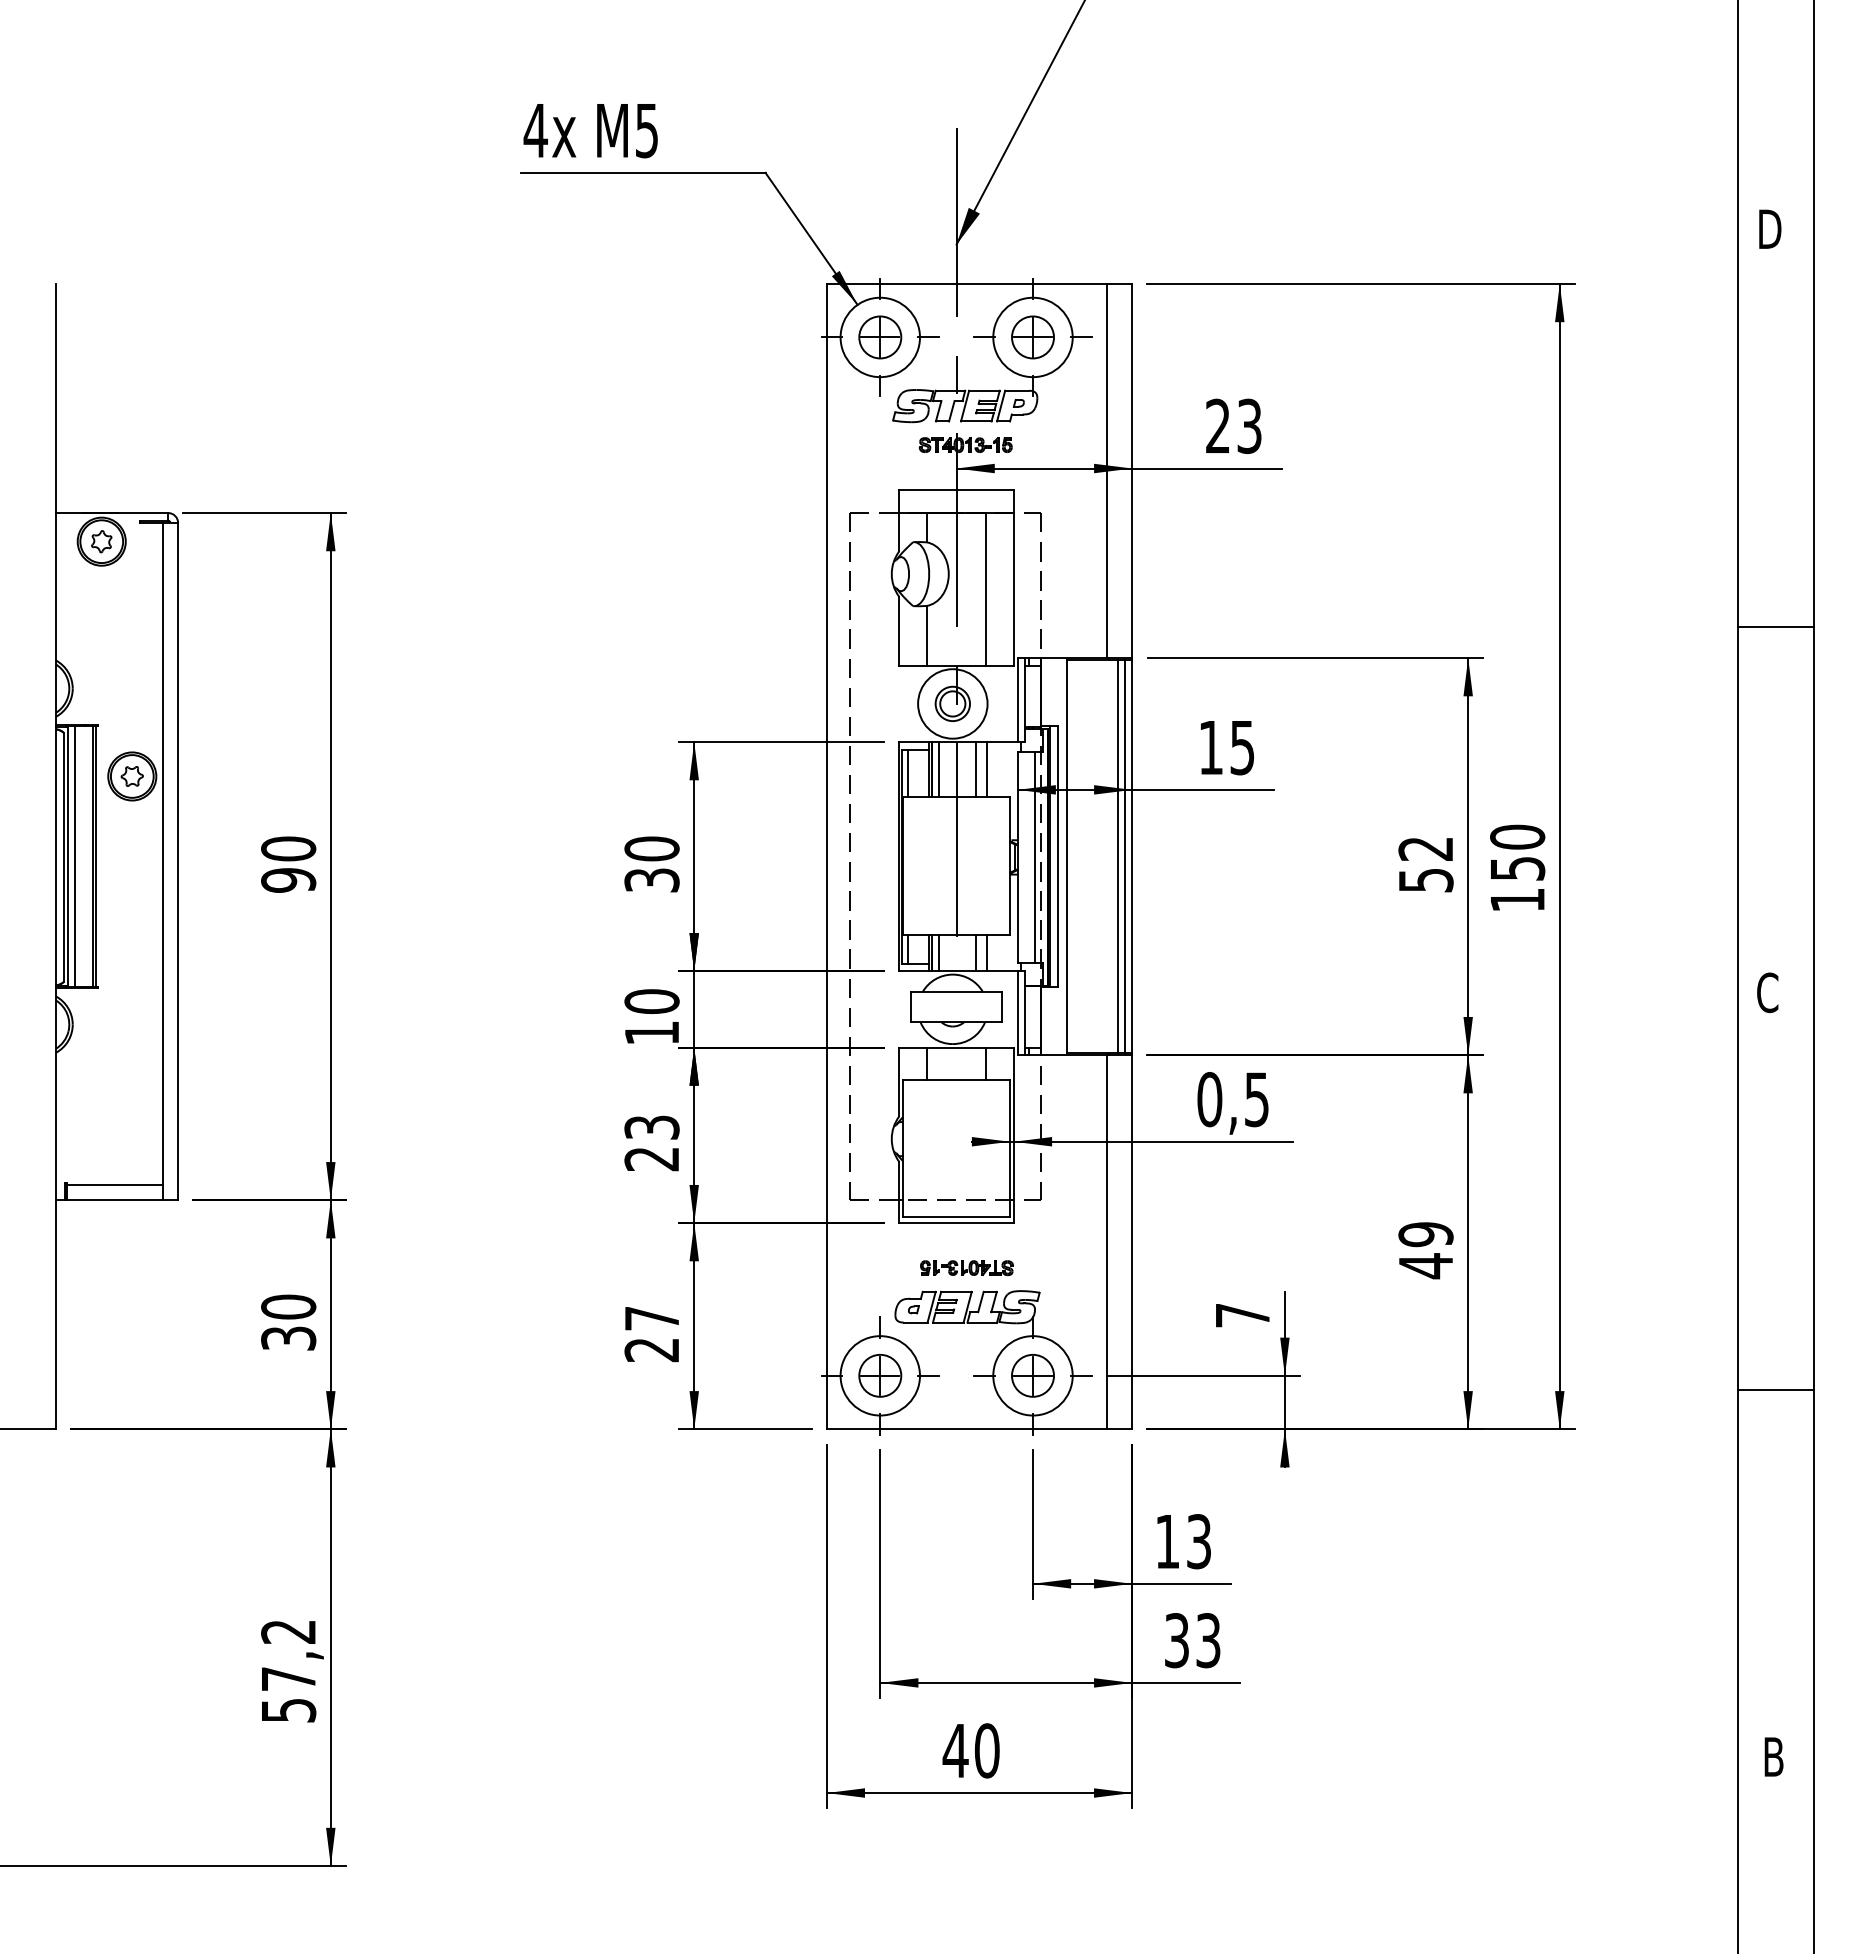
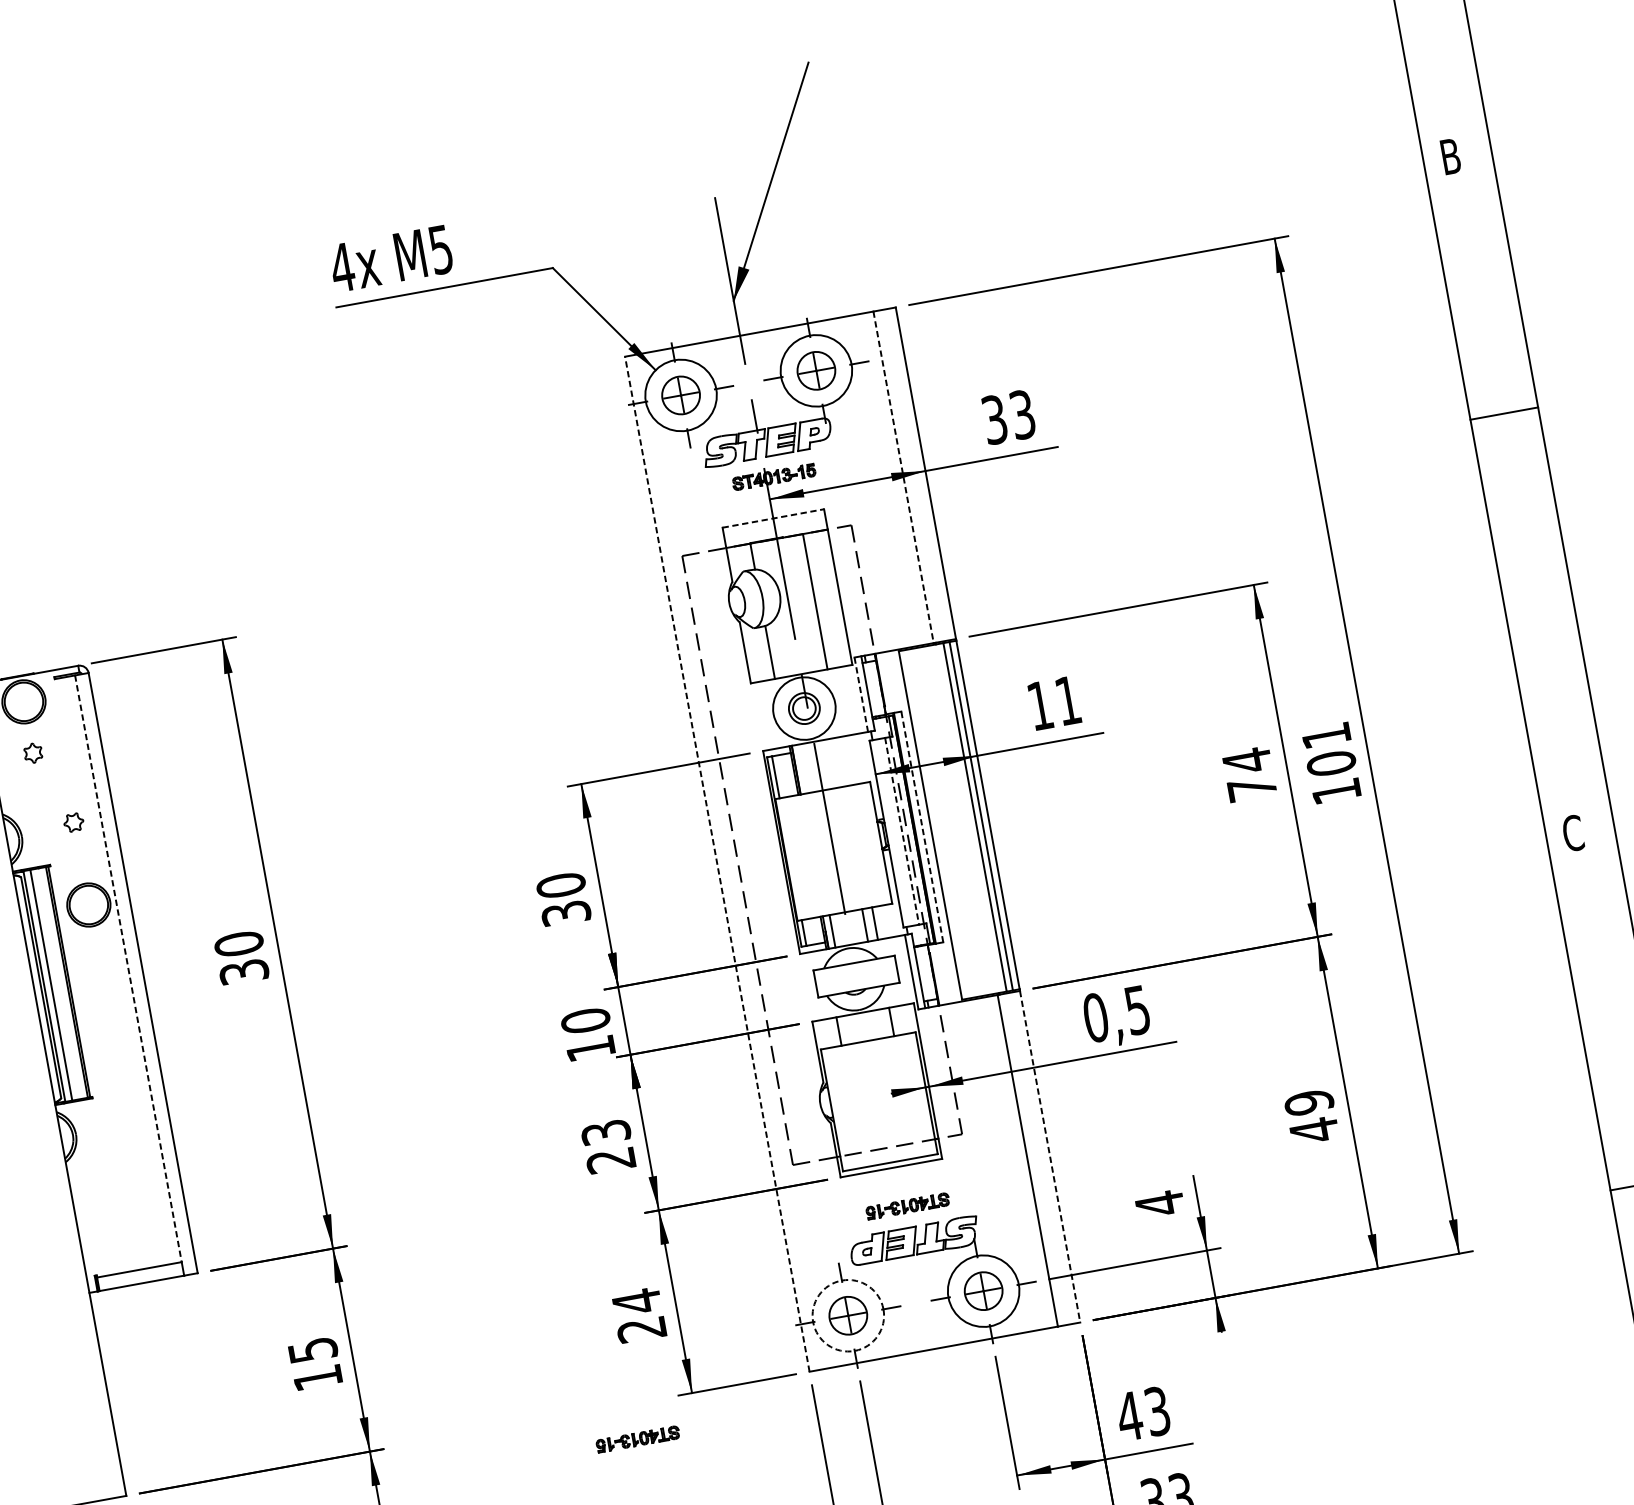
text: (1771, 228) -> (1453, 155), D -> B
text: (1217, 426) -> (994, 420), 23 -> 33
line: (1107, 471) -> (904, 477), solid -> dashed
line: (957, 490) -> (774, 518), solid -> dashed
part: (101, 541) -> (33, 753), moved
line: (1775, 626) -> (1503, 413), moved
line: (1017, 700) -> (861, 695), solid -> dashed
text: (1242, 748) -> (1068, 701), 15 -> 11
line: (939, 769) -> (803, 768), removed
line: (976, 769) -> (835, 762), removed
line: (987, 769) -> (845, 761), removed
part: (131, 776) -> (73, 822), moved
text: (1517, 852) -> (1328, 749), 150 -> 101
line: (162, 853) -> (128, 968), solid -> dashed
line: (826, 856) -> (717, 864), solid -> dashed
line: (1058, 856) -> (922, 826), solid -> dashed
line: (1035, 857) -> (902, 831), solid -> dashed
text: (1425, 864) -> (1249, 774), 52 -> 74
text: (288, 880) -> (244, 972), 90 -> 30
line: (1132, 1242) -> (1050, 1156), solid -> dashed
text: (1242, 1315) -> (1159, 1203), 7 -> 4
text: (651, 1318) -> (636, 1301), 27 -> 24
text: (288, 1322) -> (315, 1363), 30 -> 15
circle: (880, 1375) -> (848, 1315), solid -> dashed
part: (625, 1469) -> (637, 1439), added
text: (1167, 1541) -> (1129, 1416), 13 -> 43

